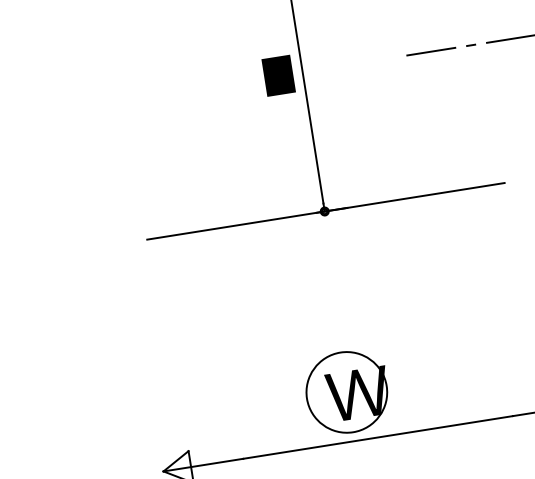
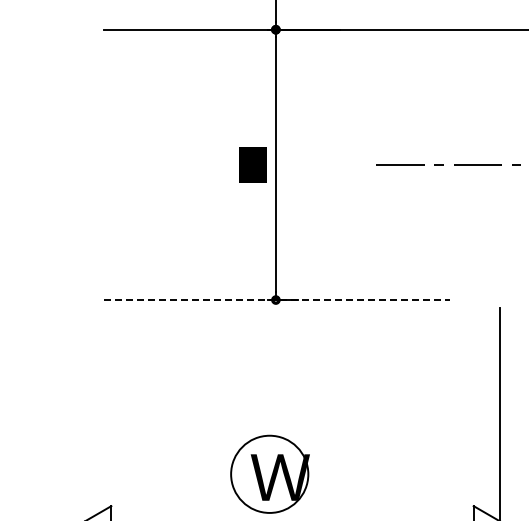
line: (326, 211) -> (277, 300), solid -> dashed

